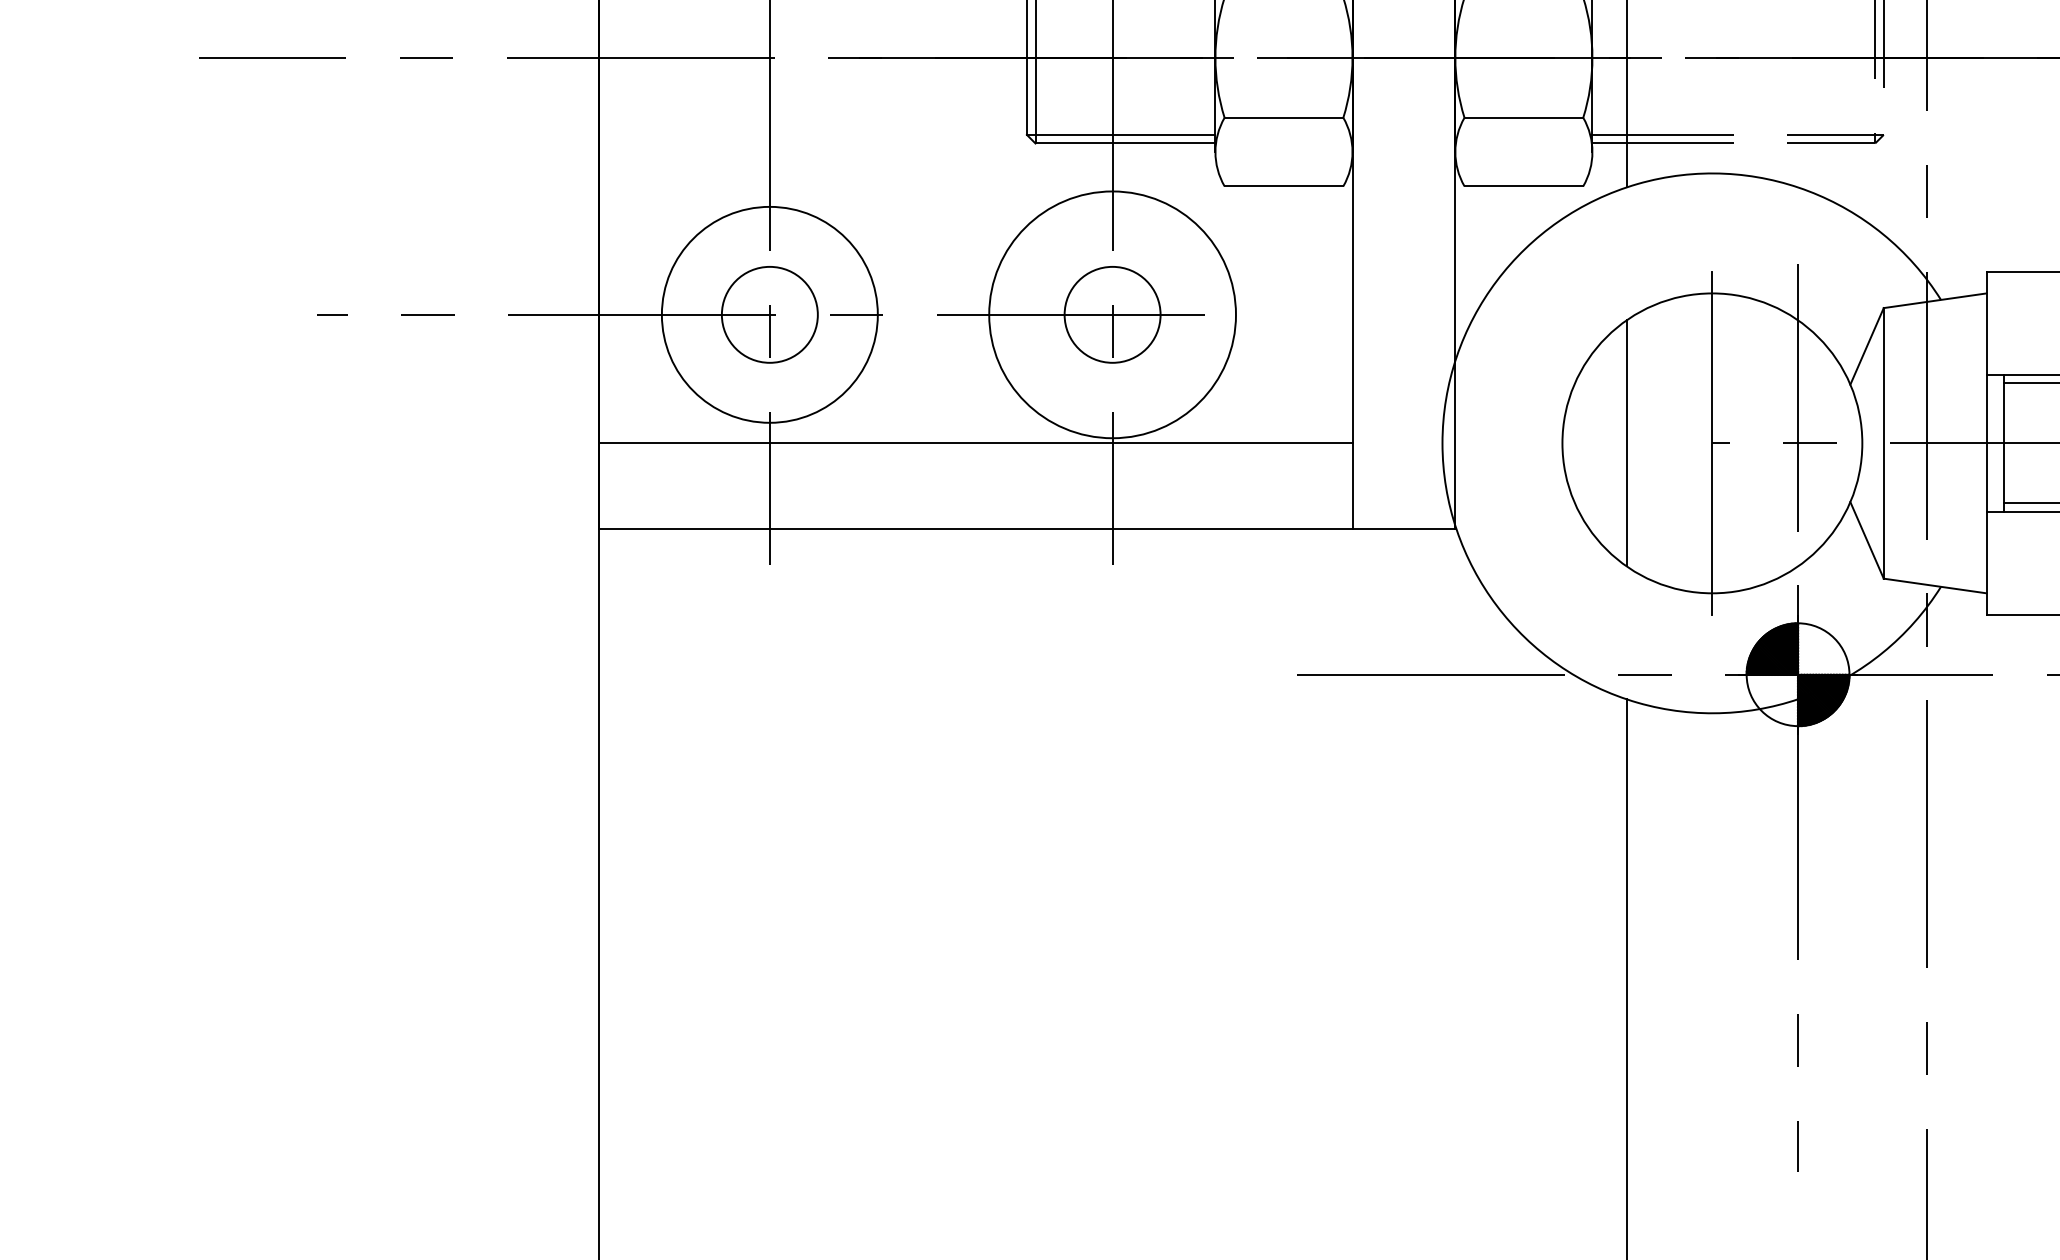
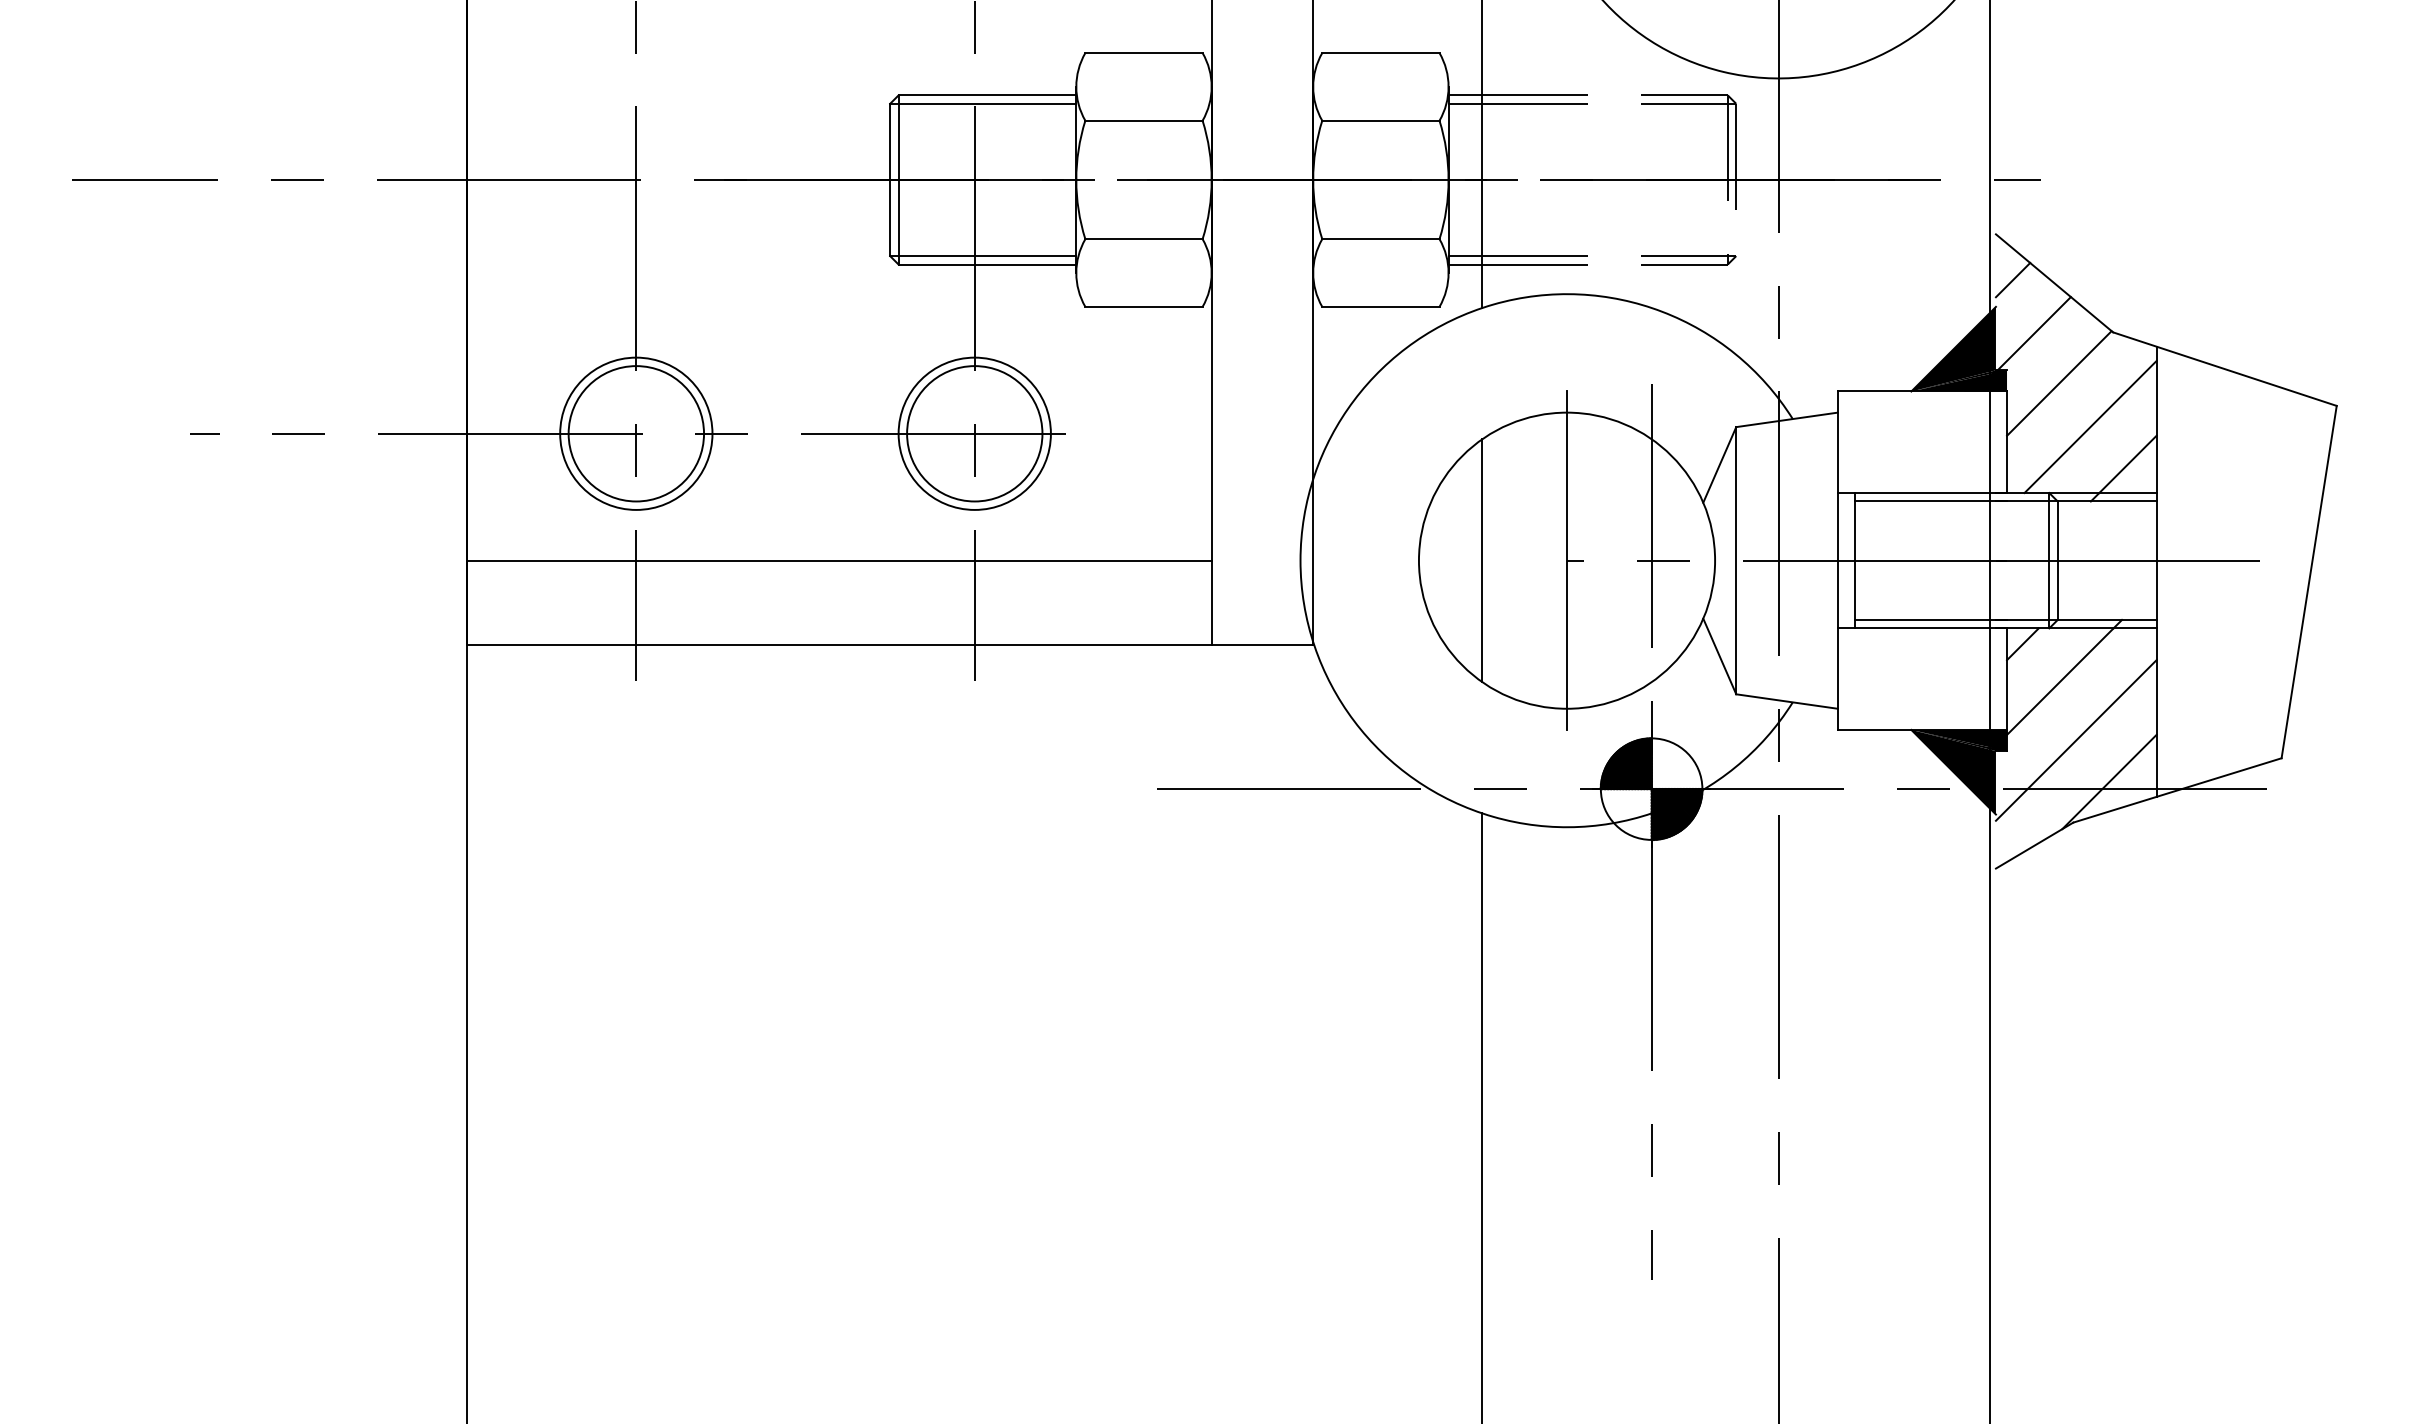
circle: (770, 314) -> (636, 433), size x0.71
circle: (770, 314) -> (636, 433), size x1.43
circle: (1112, 314) -> (974, 433), size x0.62
circle: (1112, 314) -> (974, 433), size x1.43

